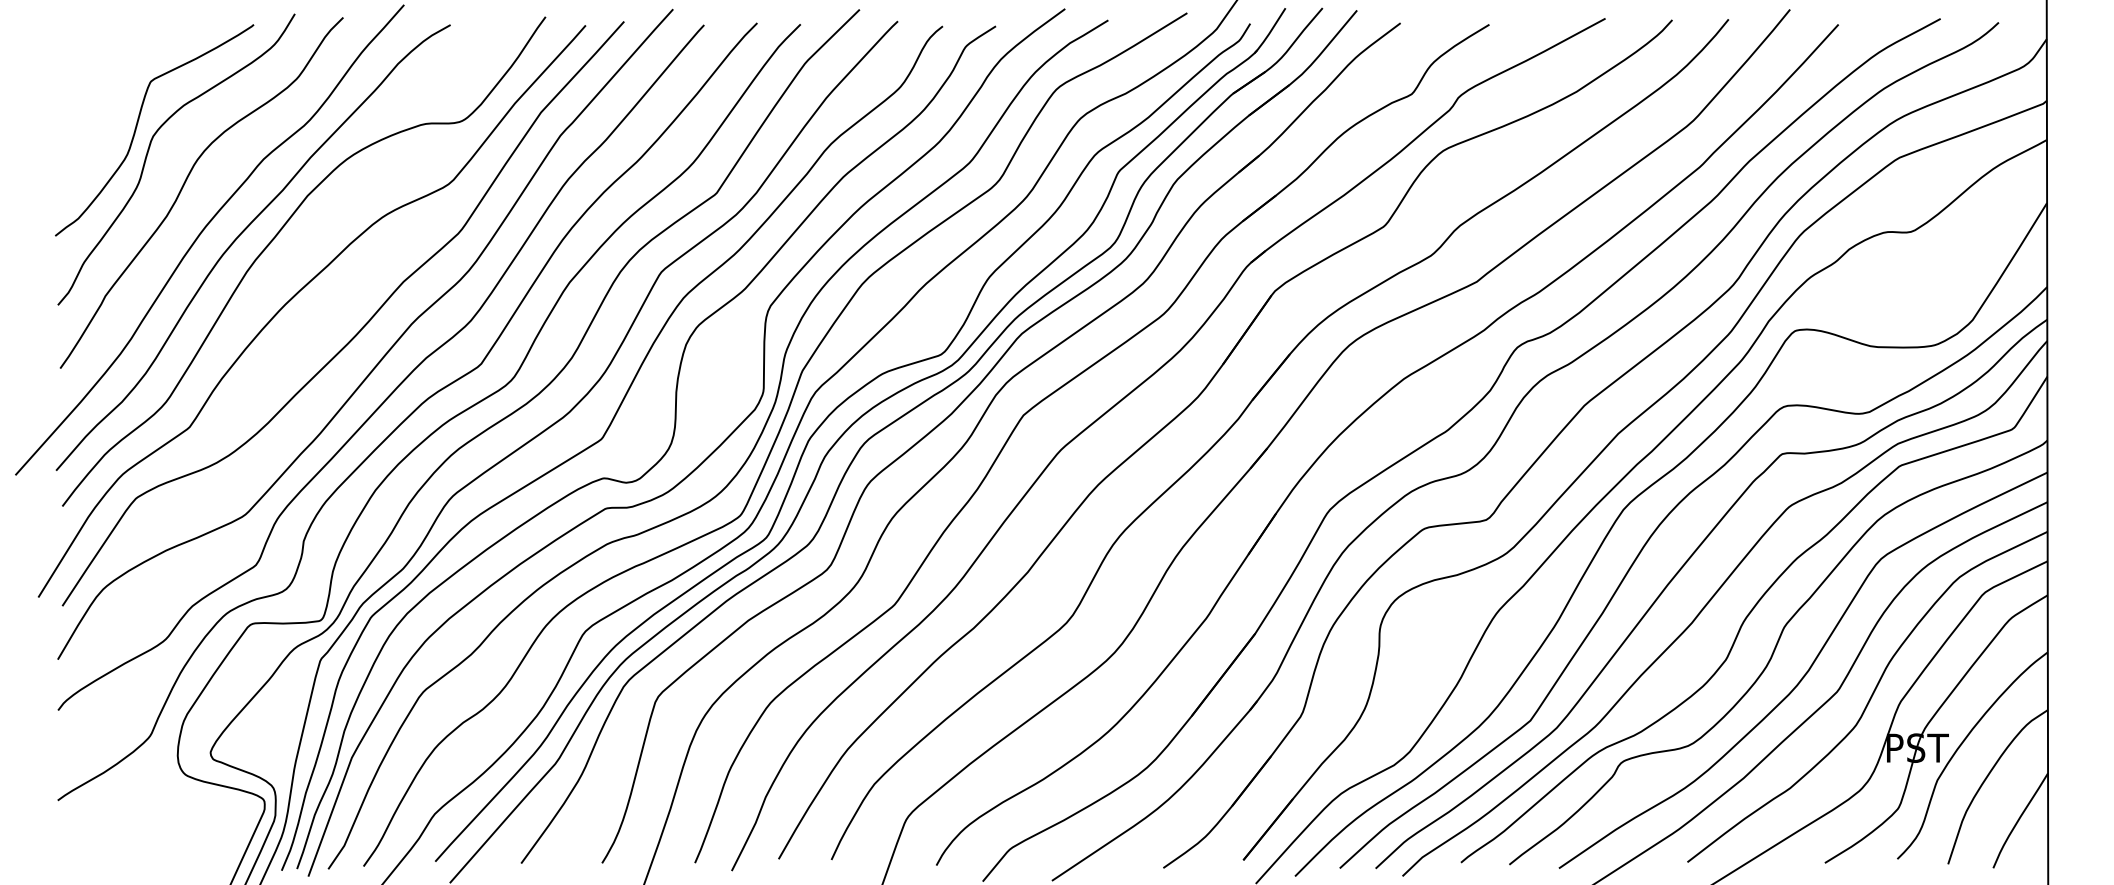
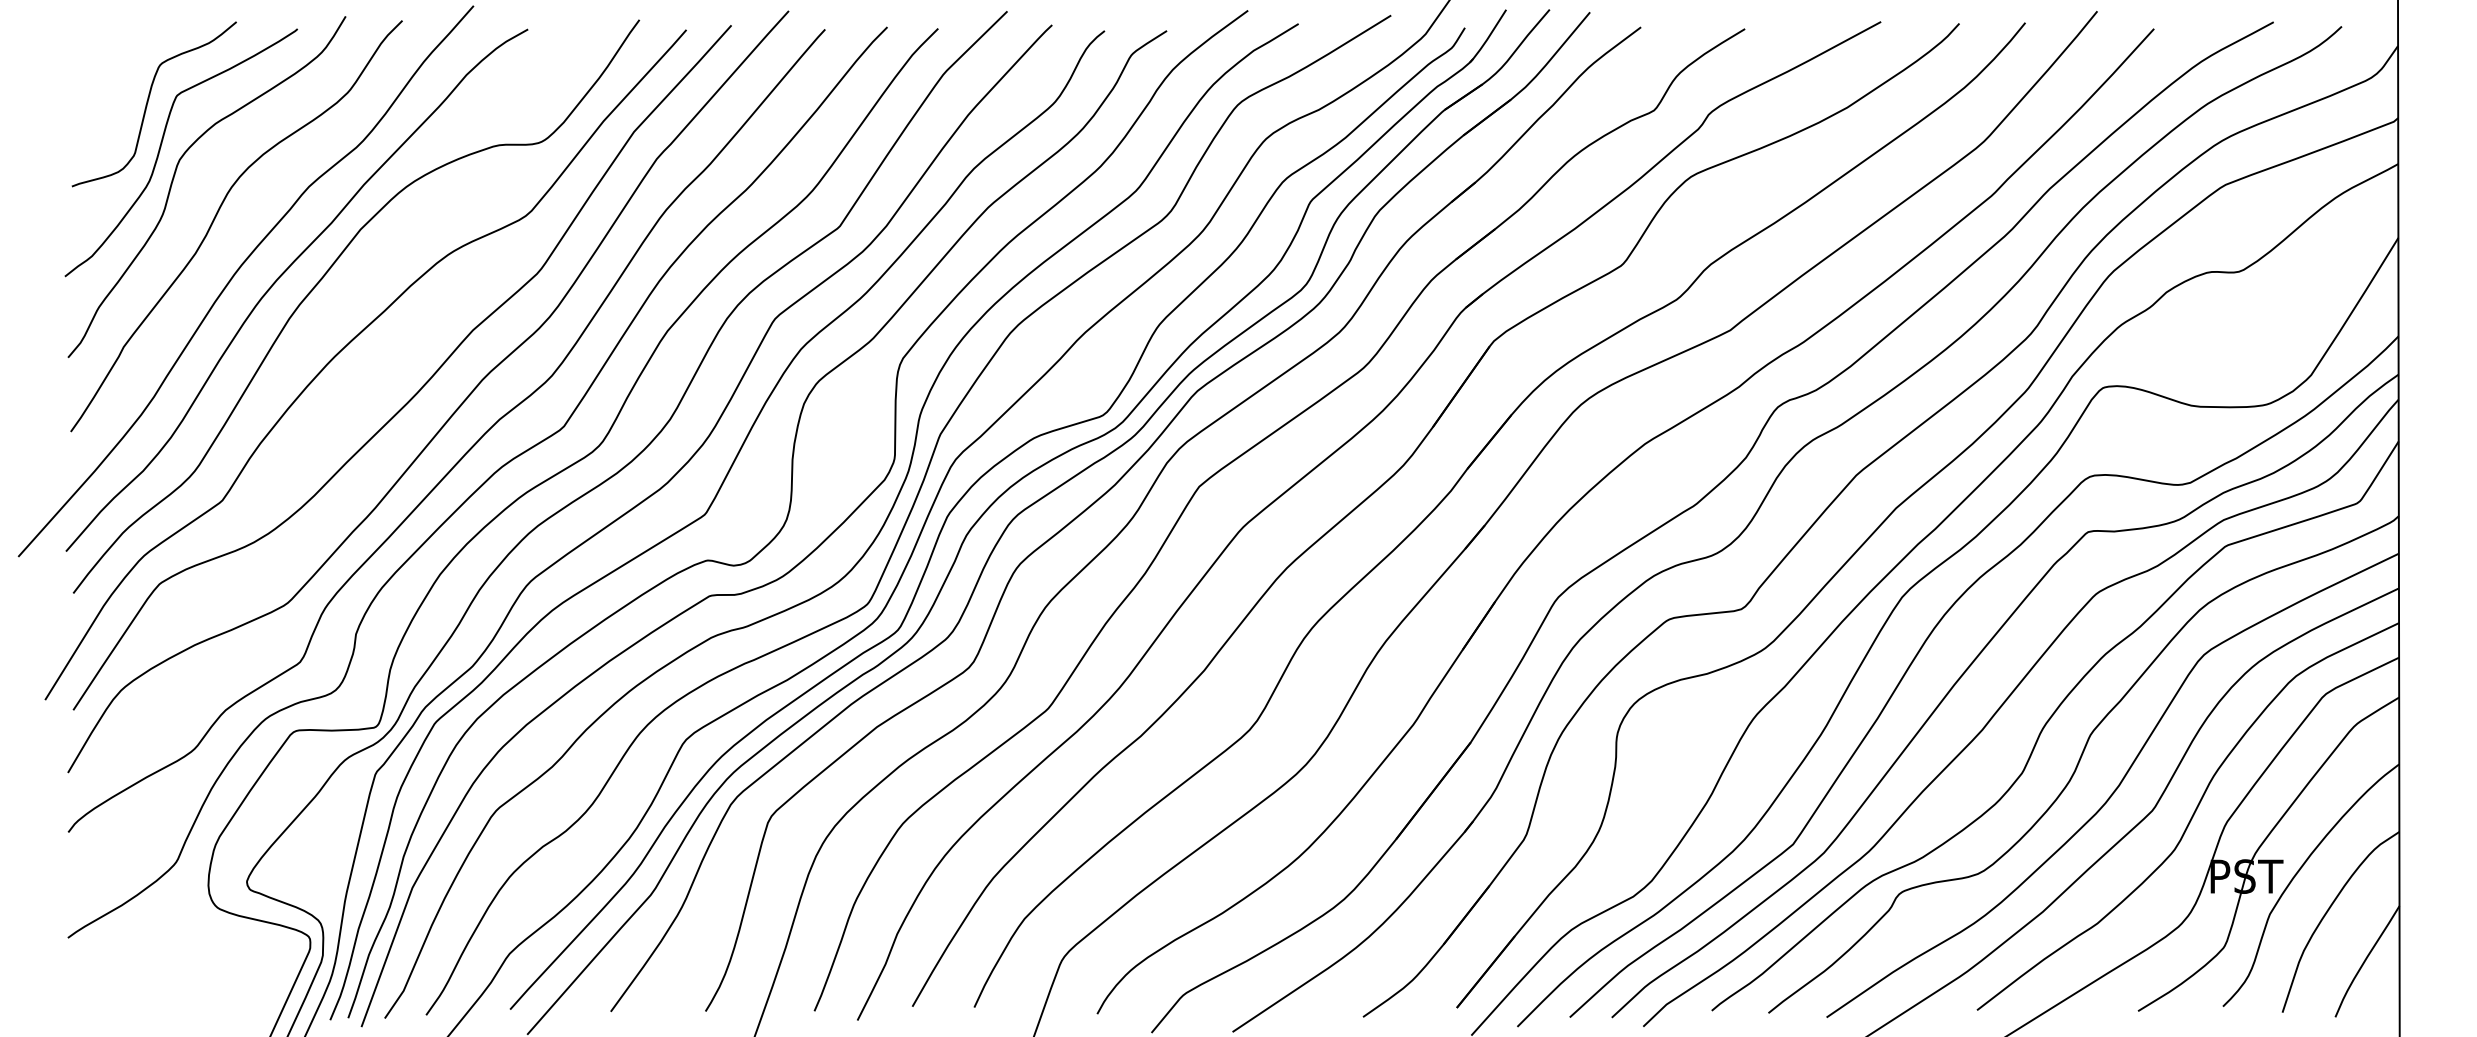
curve: (126, 87) -> (148, 102), added

